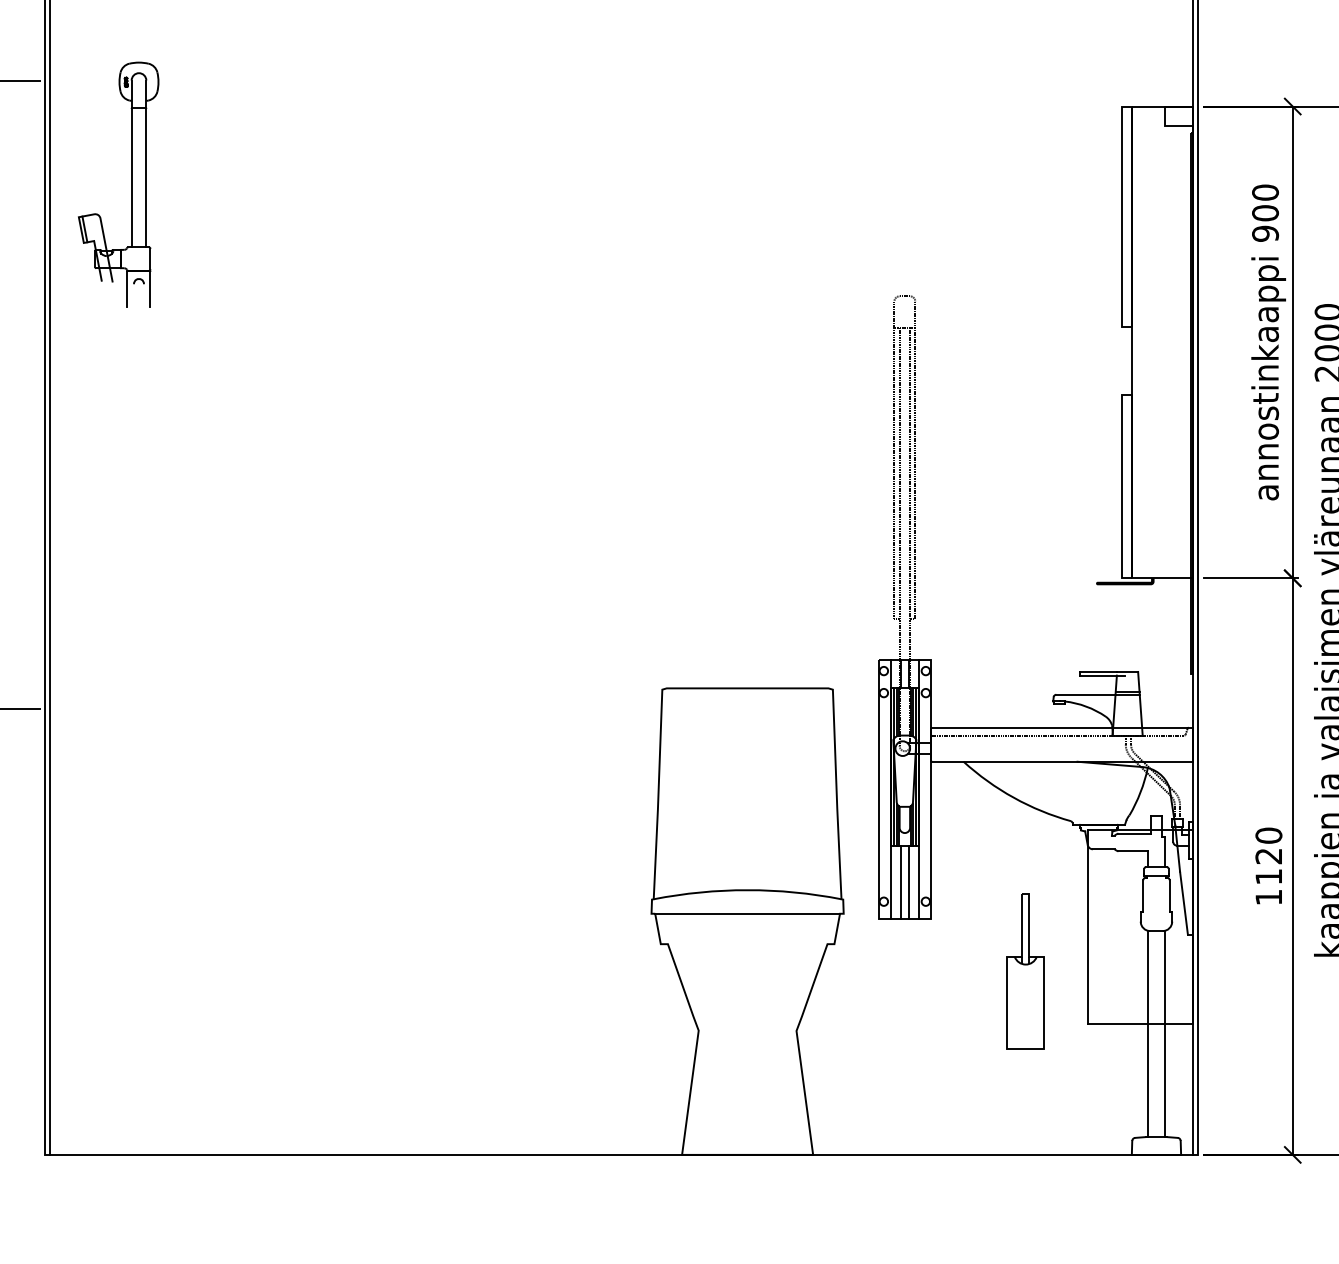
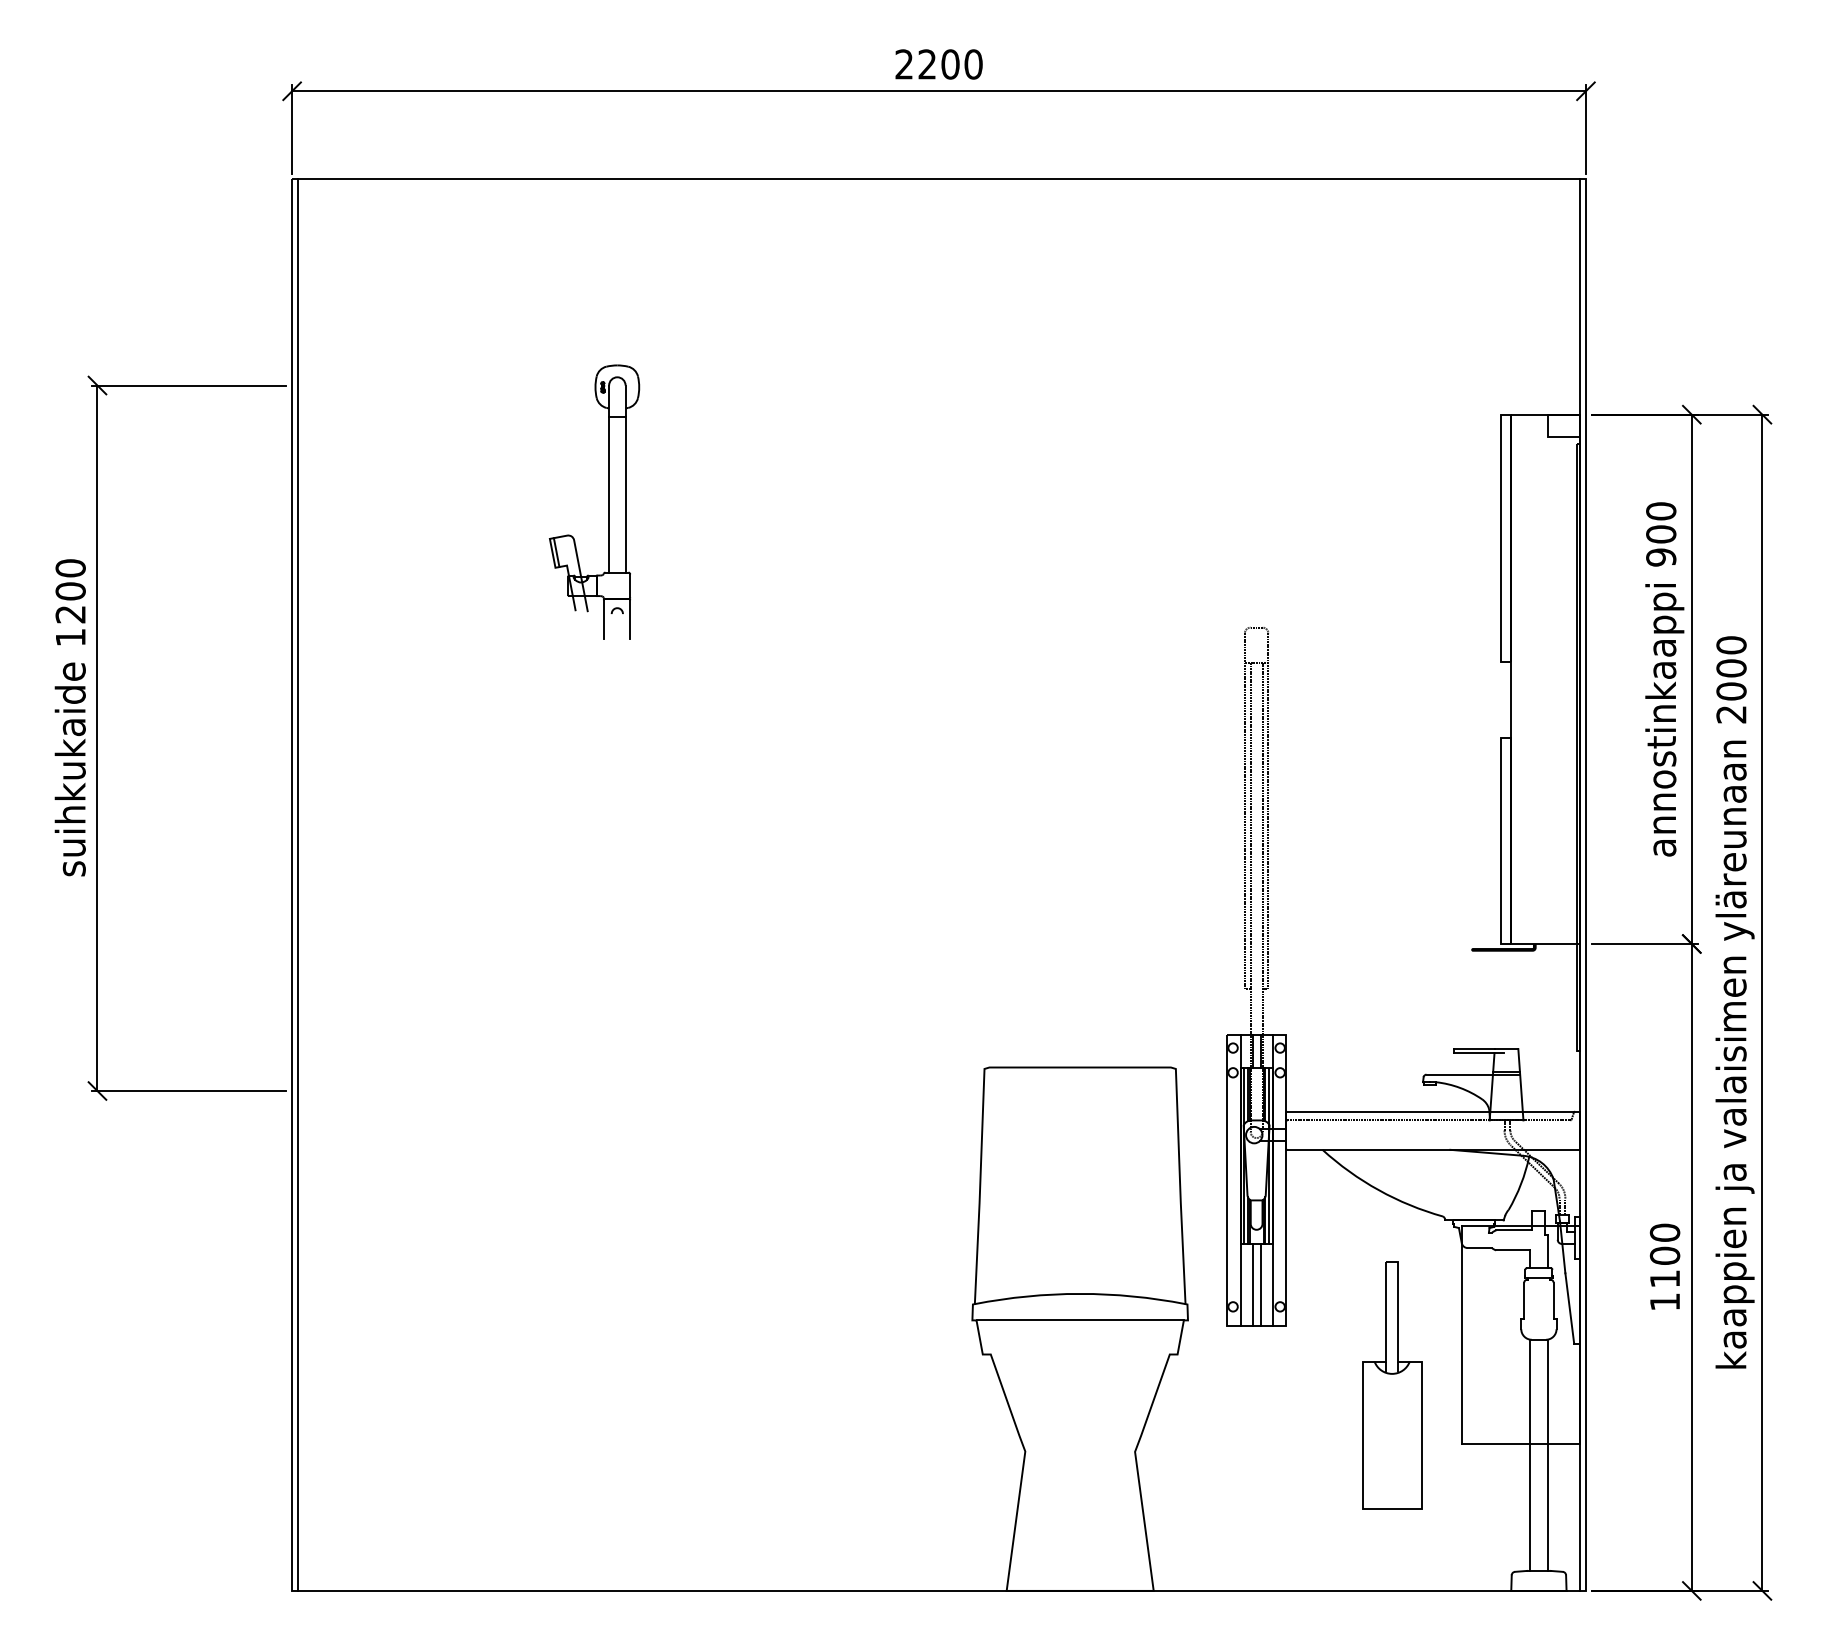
part: (131, 183) -> (608, 501), moved
text: (1268, 855) -> (1664, 1255), 1120 -> 1100
part: (1025, 971) -> (1392, 1385), size x1.43

